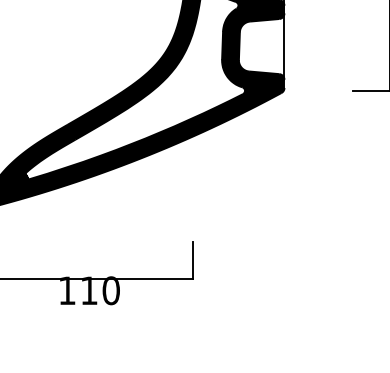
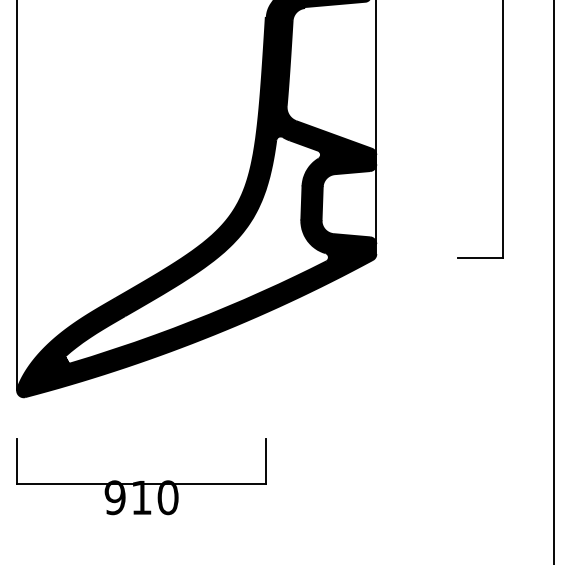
text: (66, 290) -> (114, 497), 110 -> 910

